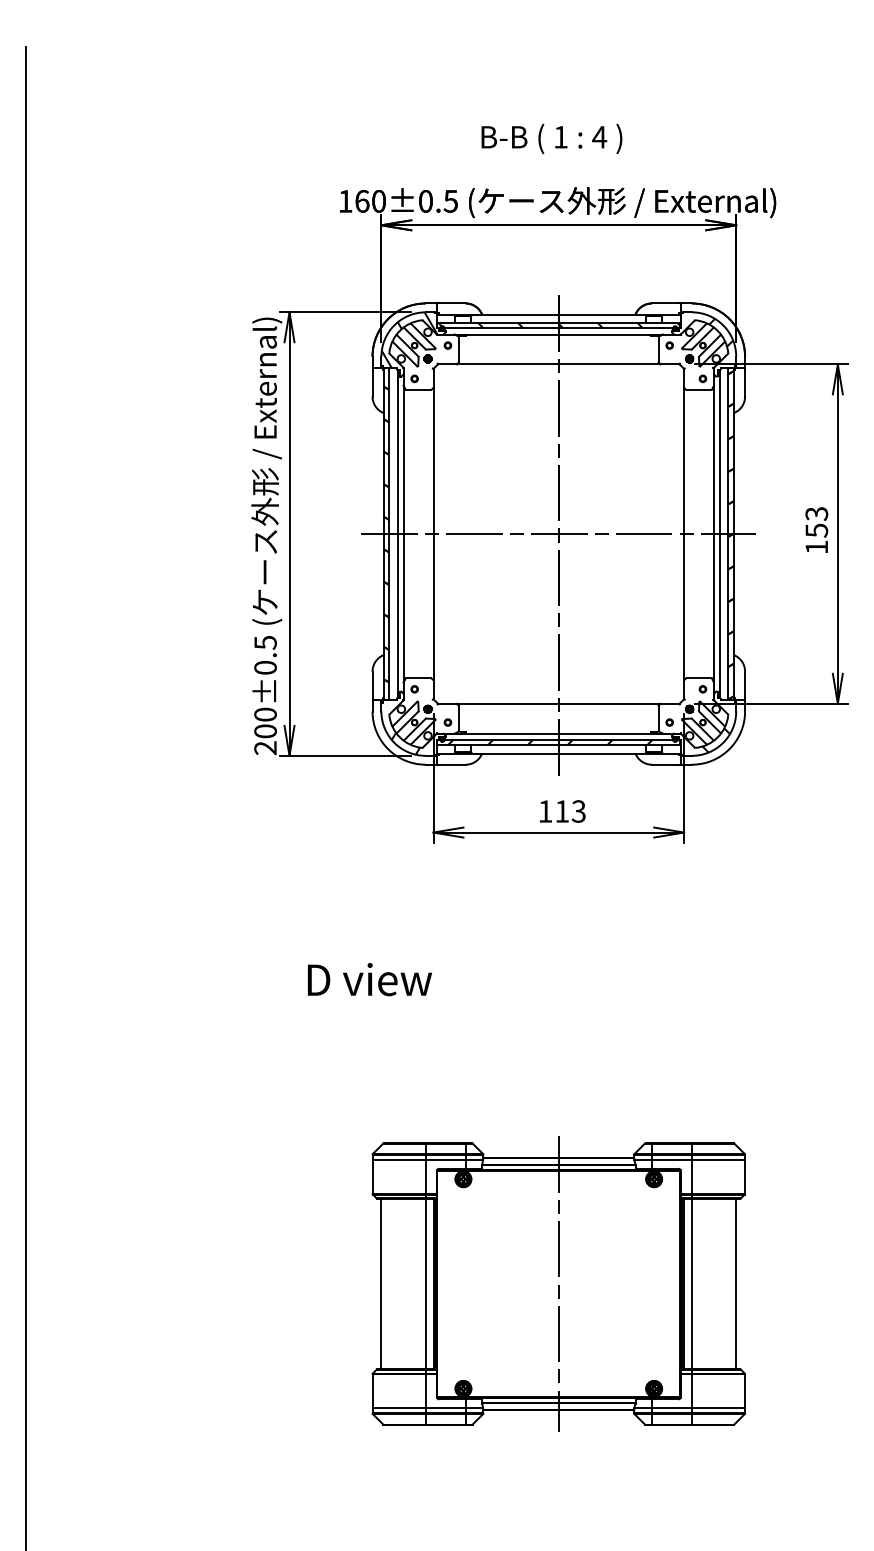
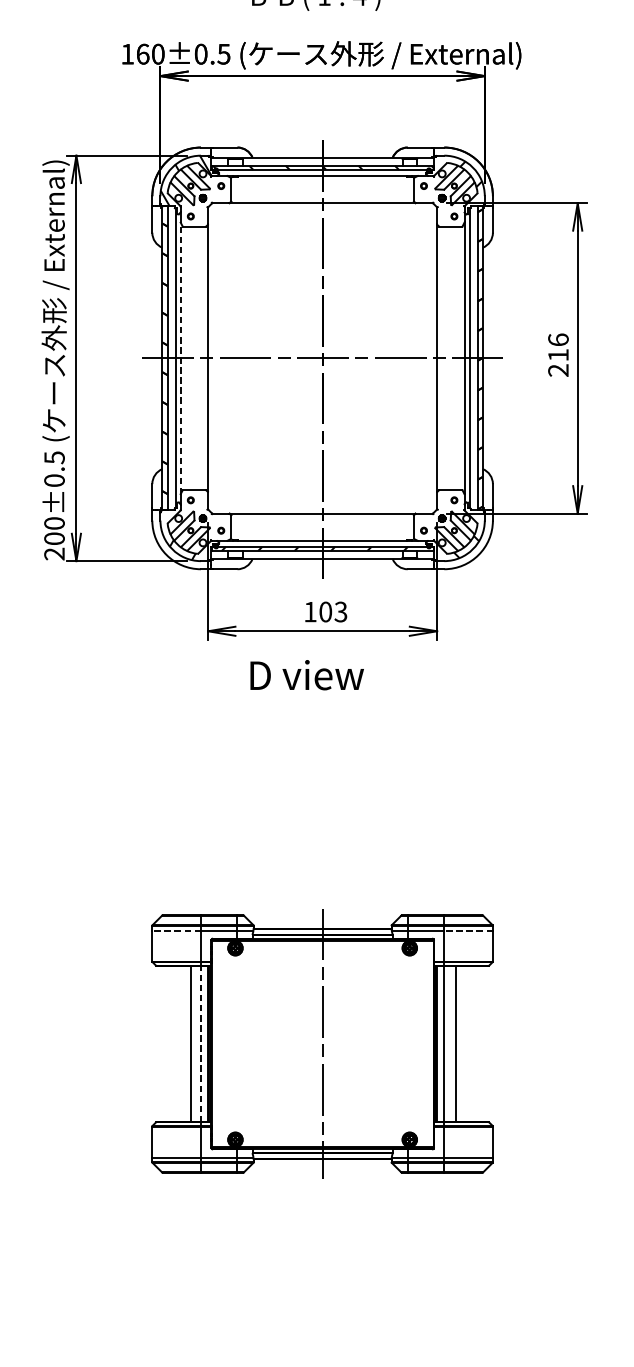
text: (816, 530) -> (558, 355), 153 -> 216
line: (403, 534) -> (180, 358), solid -> dashed
text: (562, 811) -> (325, 612), 113 -> 103
text: (369, 979) -> (306, 675), moved
line: (399, 1159) -> (176, 930), solid -> dashed
line: (718, 1159) -> (468, 930), solid -> dashed
line: (381, 1283) -> (190, 1043), moved
line: (425, 1283) -> (200, 1043), solid -> dashed
line: (736, 1283) -> (455, 1043), moved

